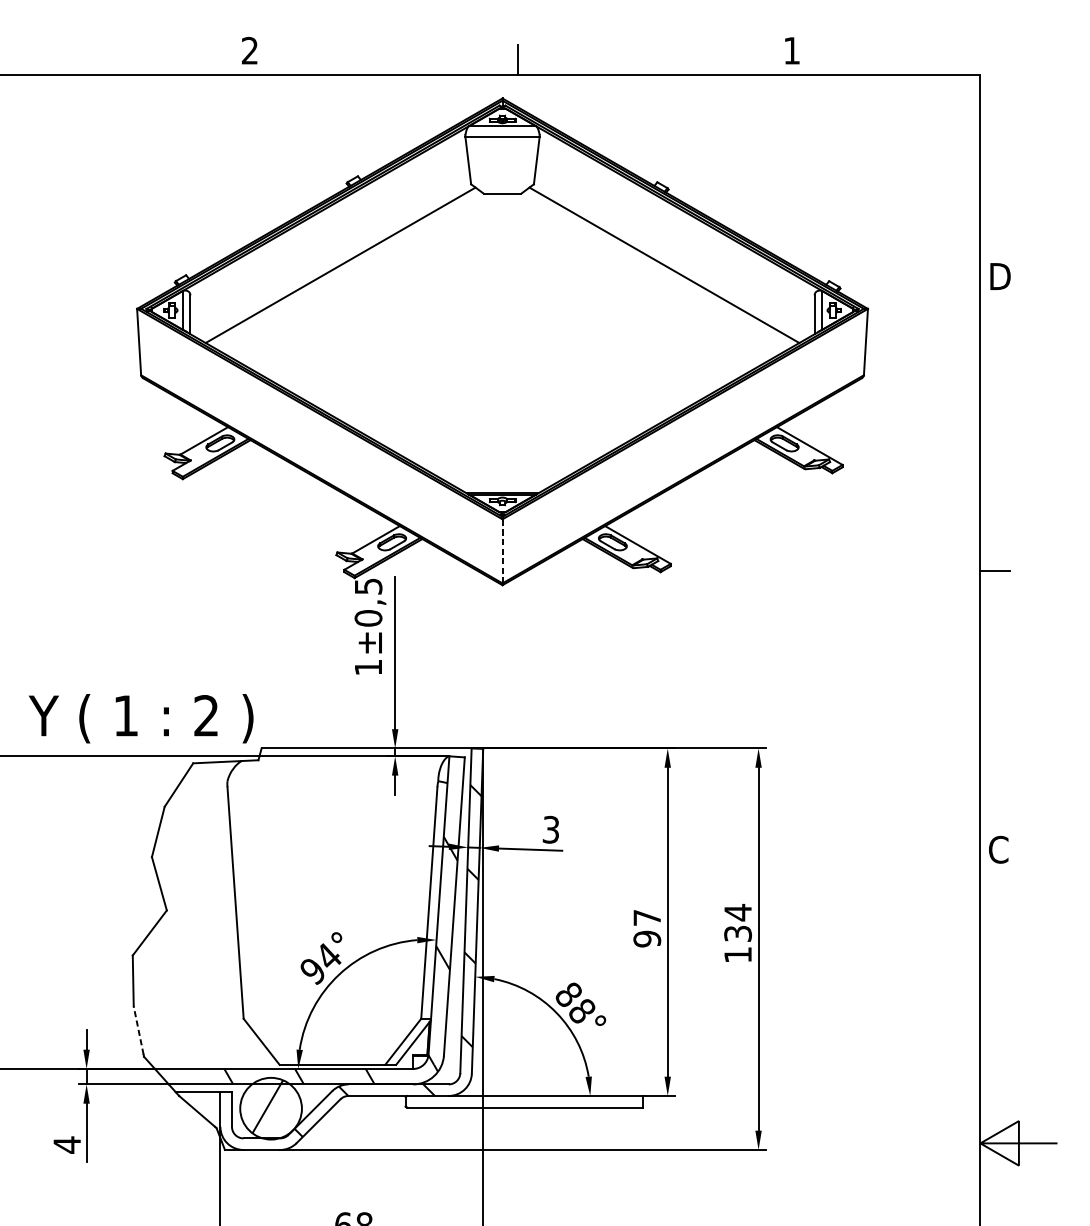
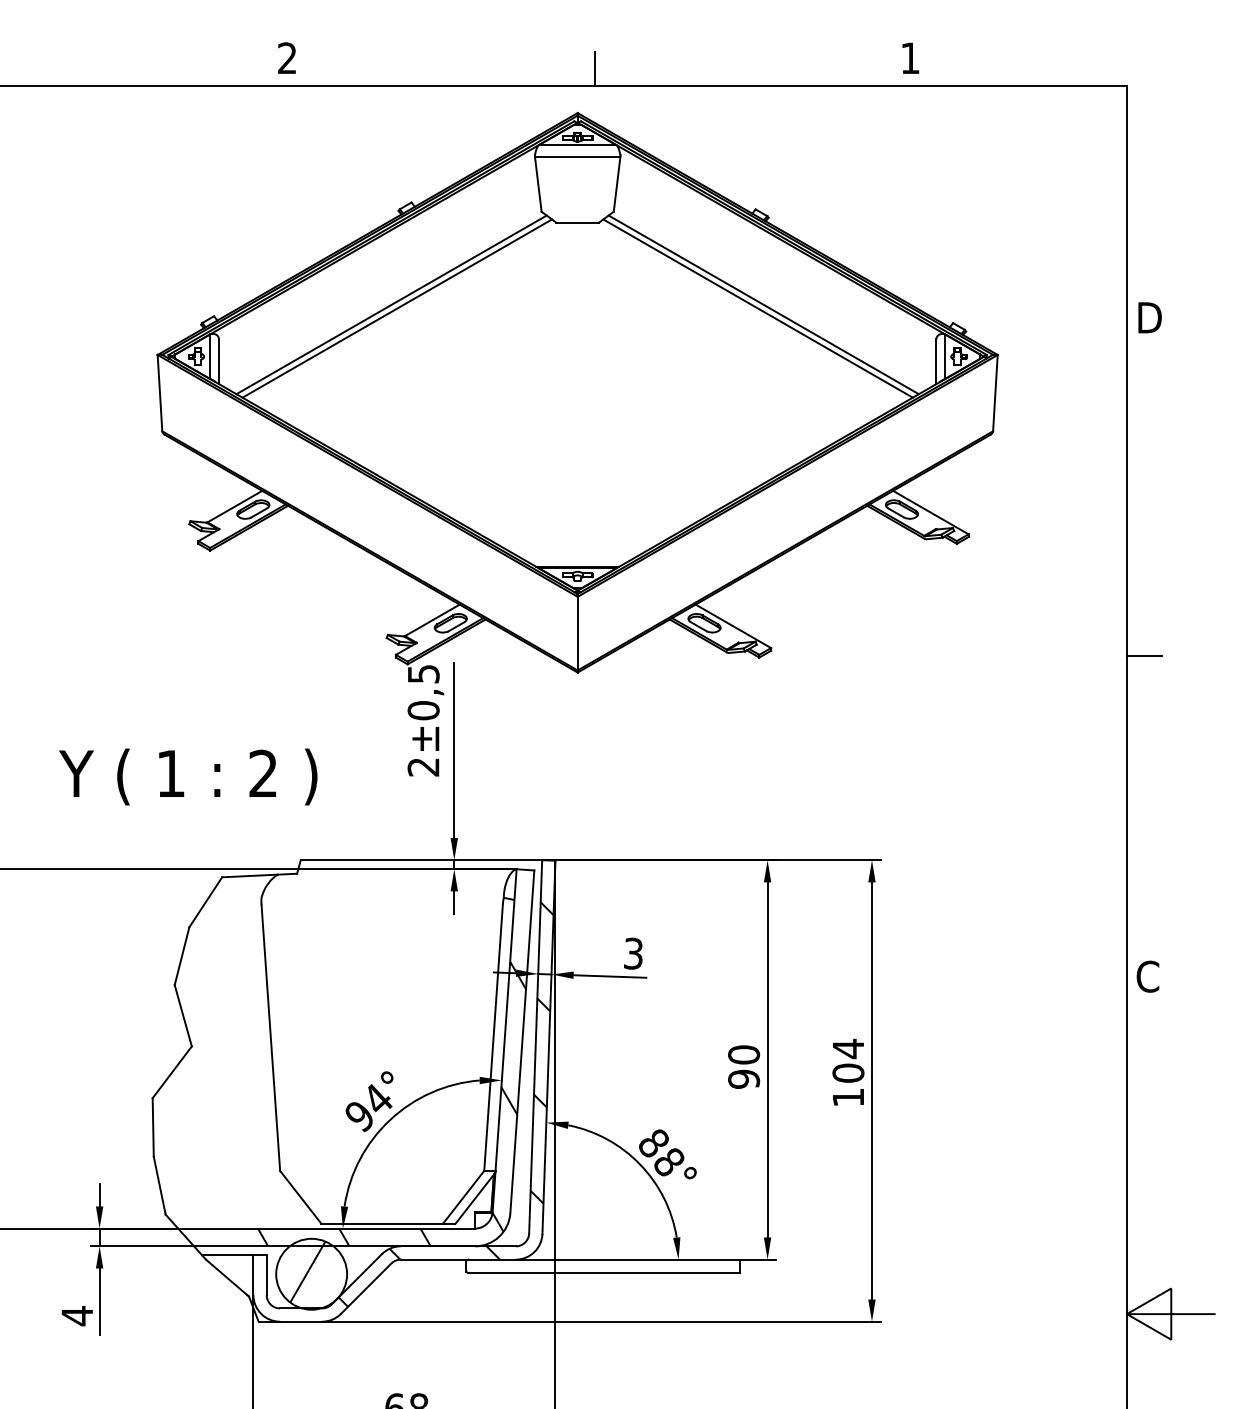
line: (345, 268) -> (397, 308), added
line: (658, 268) -> (757, 308), added
line: (502, 551) -> (577, 633), dashed -> solid
text: (368, 667) -> (423, 767), 1 -> 2
text: (141, 718) -> (188, 776), moved
text: (647, 917) -> (744, 1054), 97 -> 90
text: (738, 933) -> (848, 1072), 134 -> 104
line: (138, 1029) -> (159, 1183), dashed -> solid

